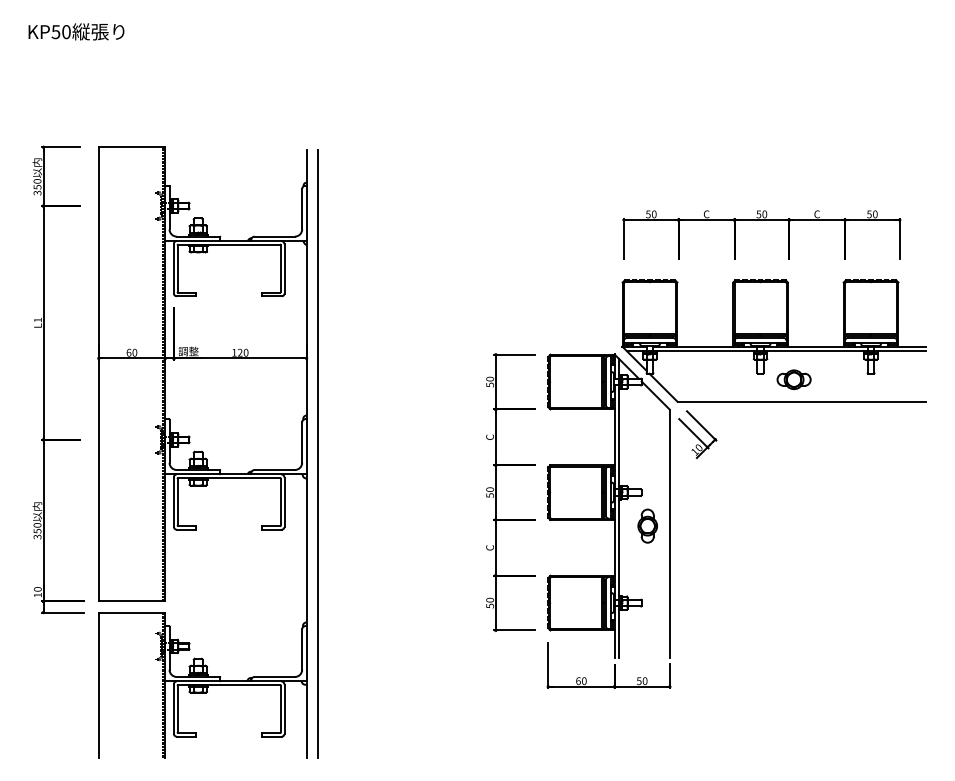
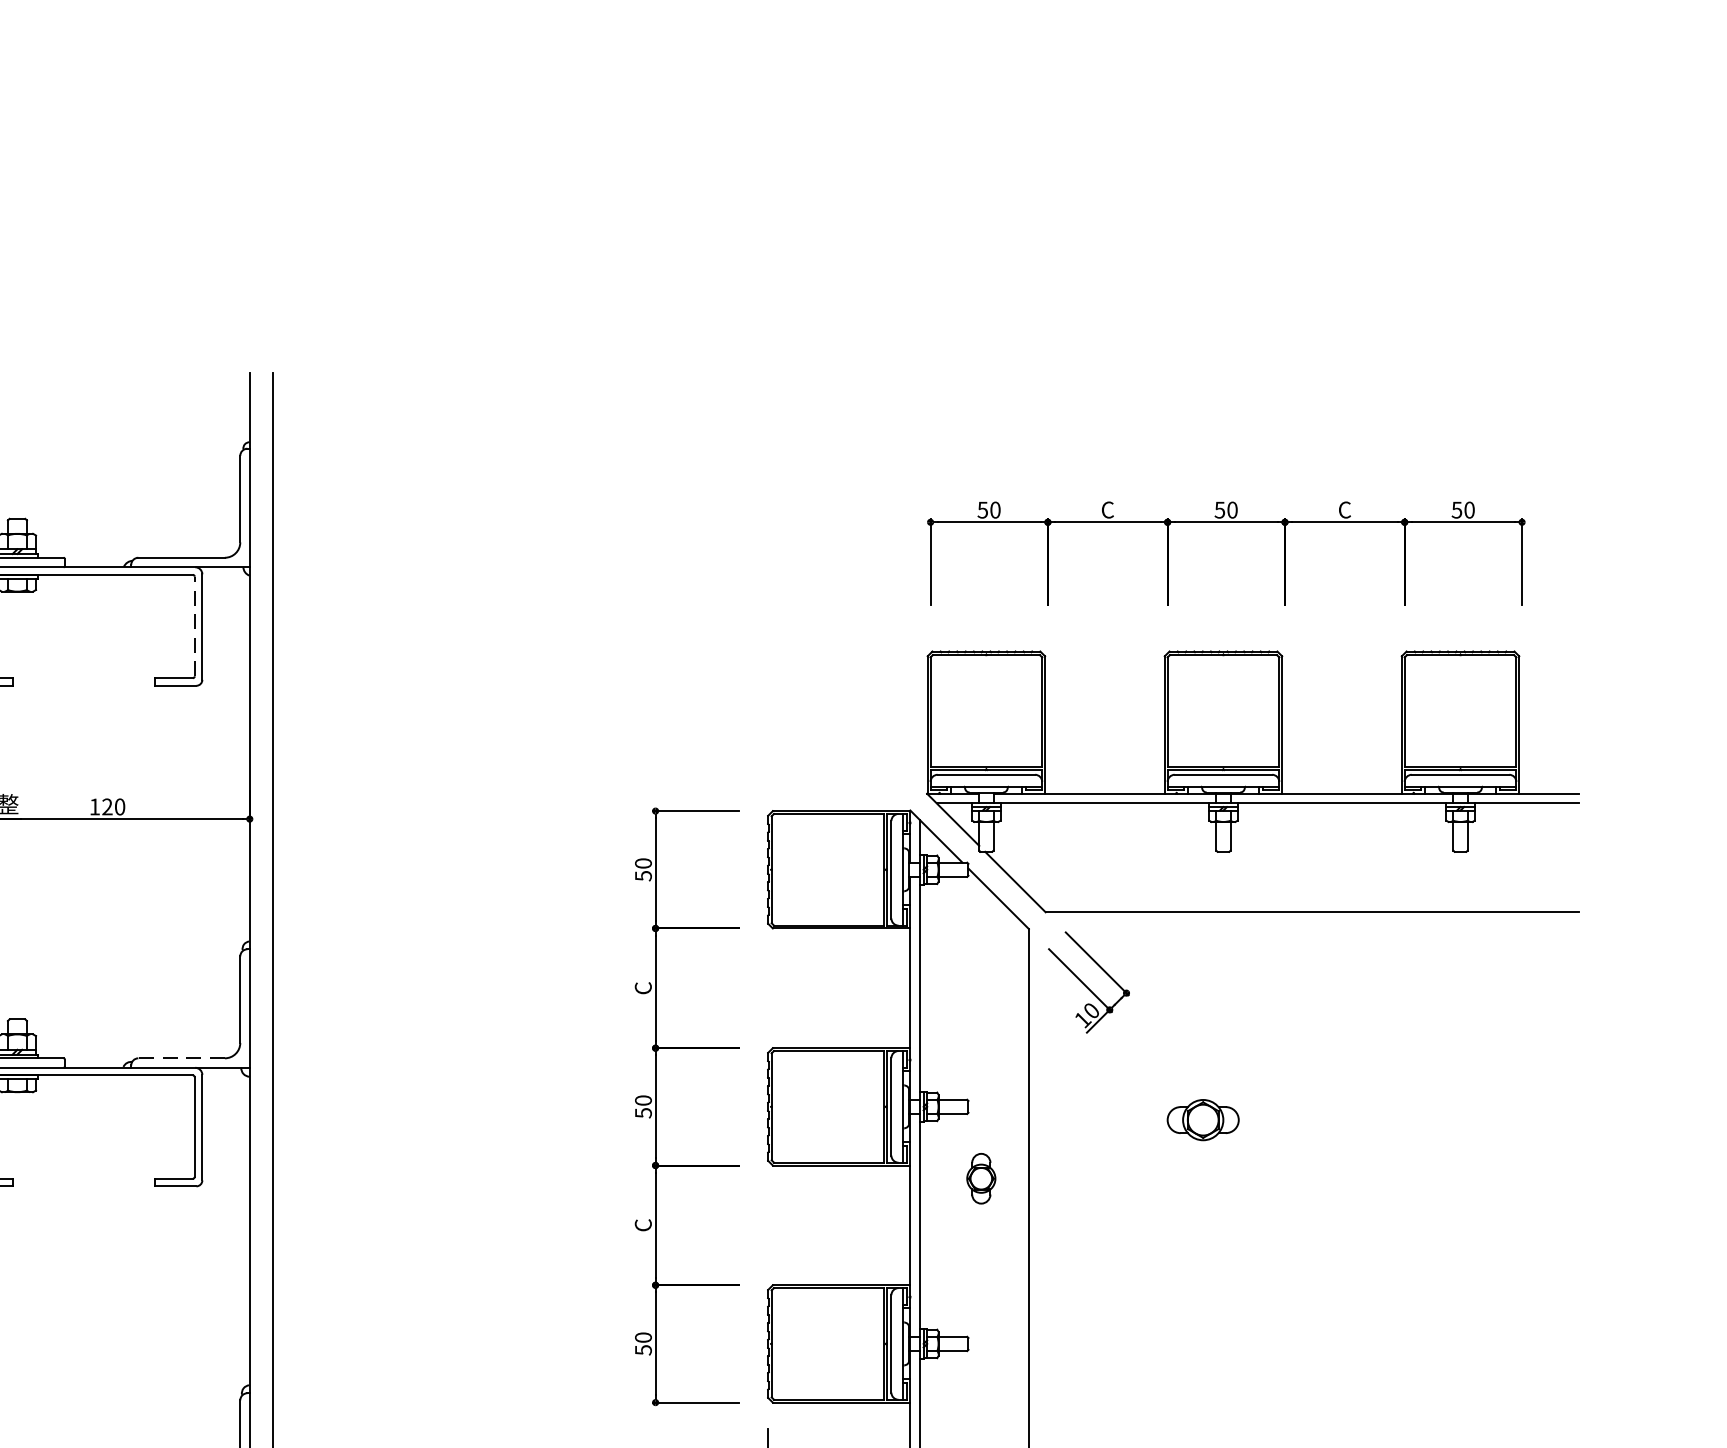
line: (280, 268) -> (193, 626), solid -> dashed
part: (793, 379) -> (1201, 1119), moved
line: (274, 469) -> (180, 1057), solid -> dashed
part: (647, 525) -> (980, 1177), size x0.7

